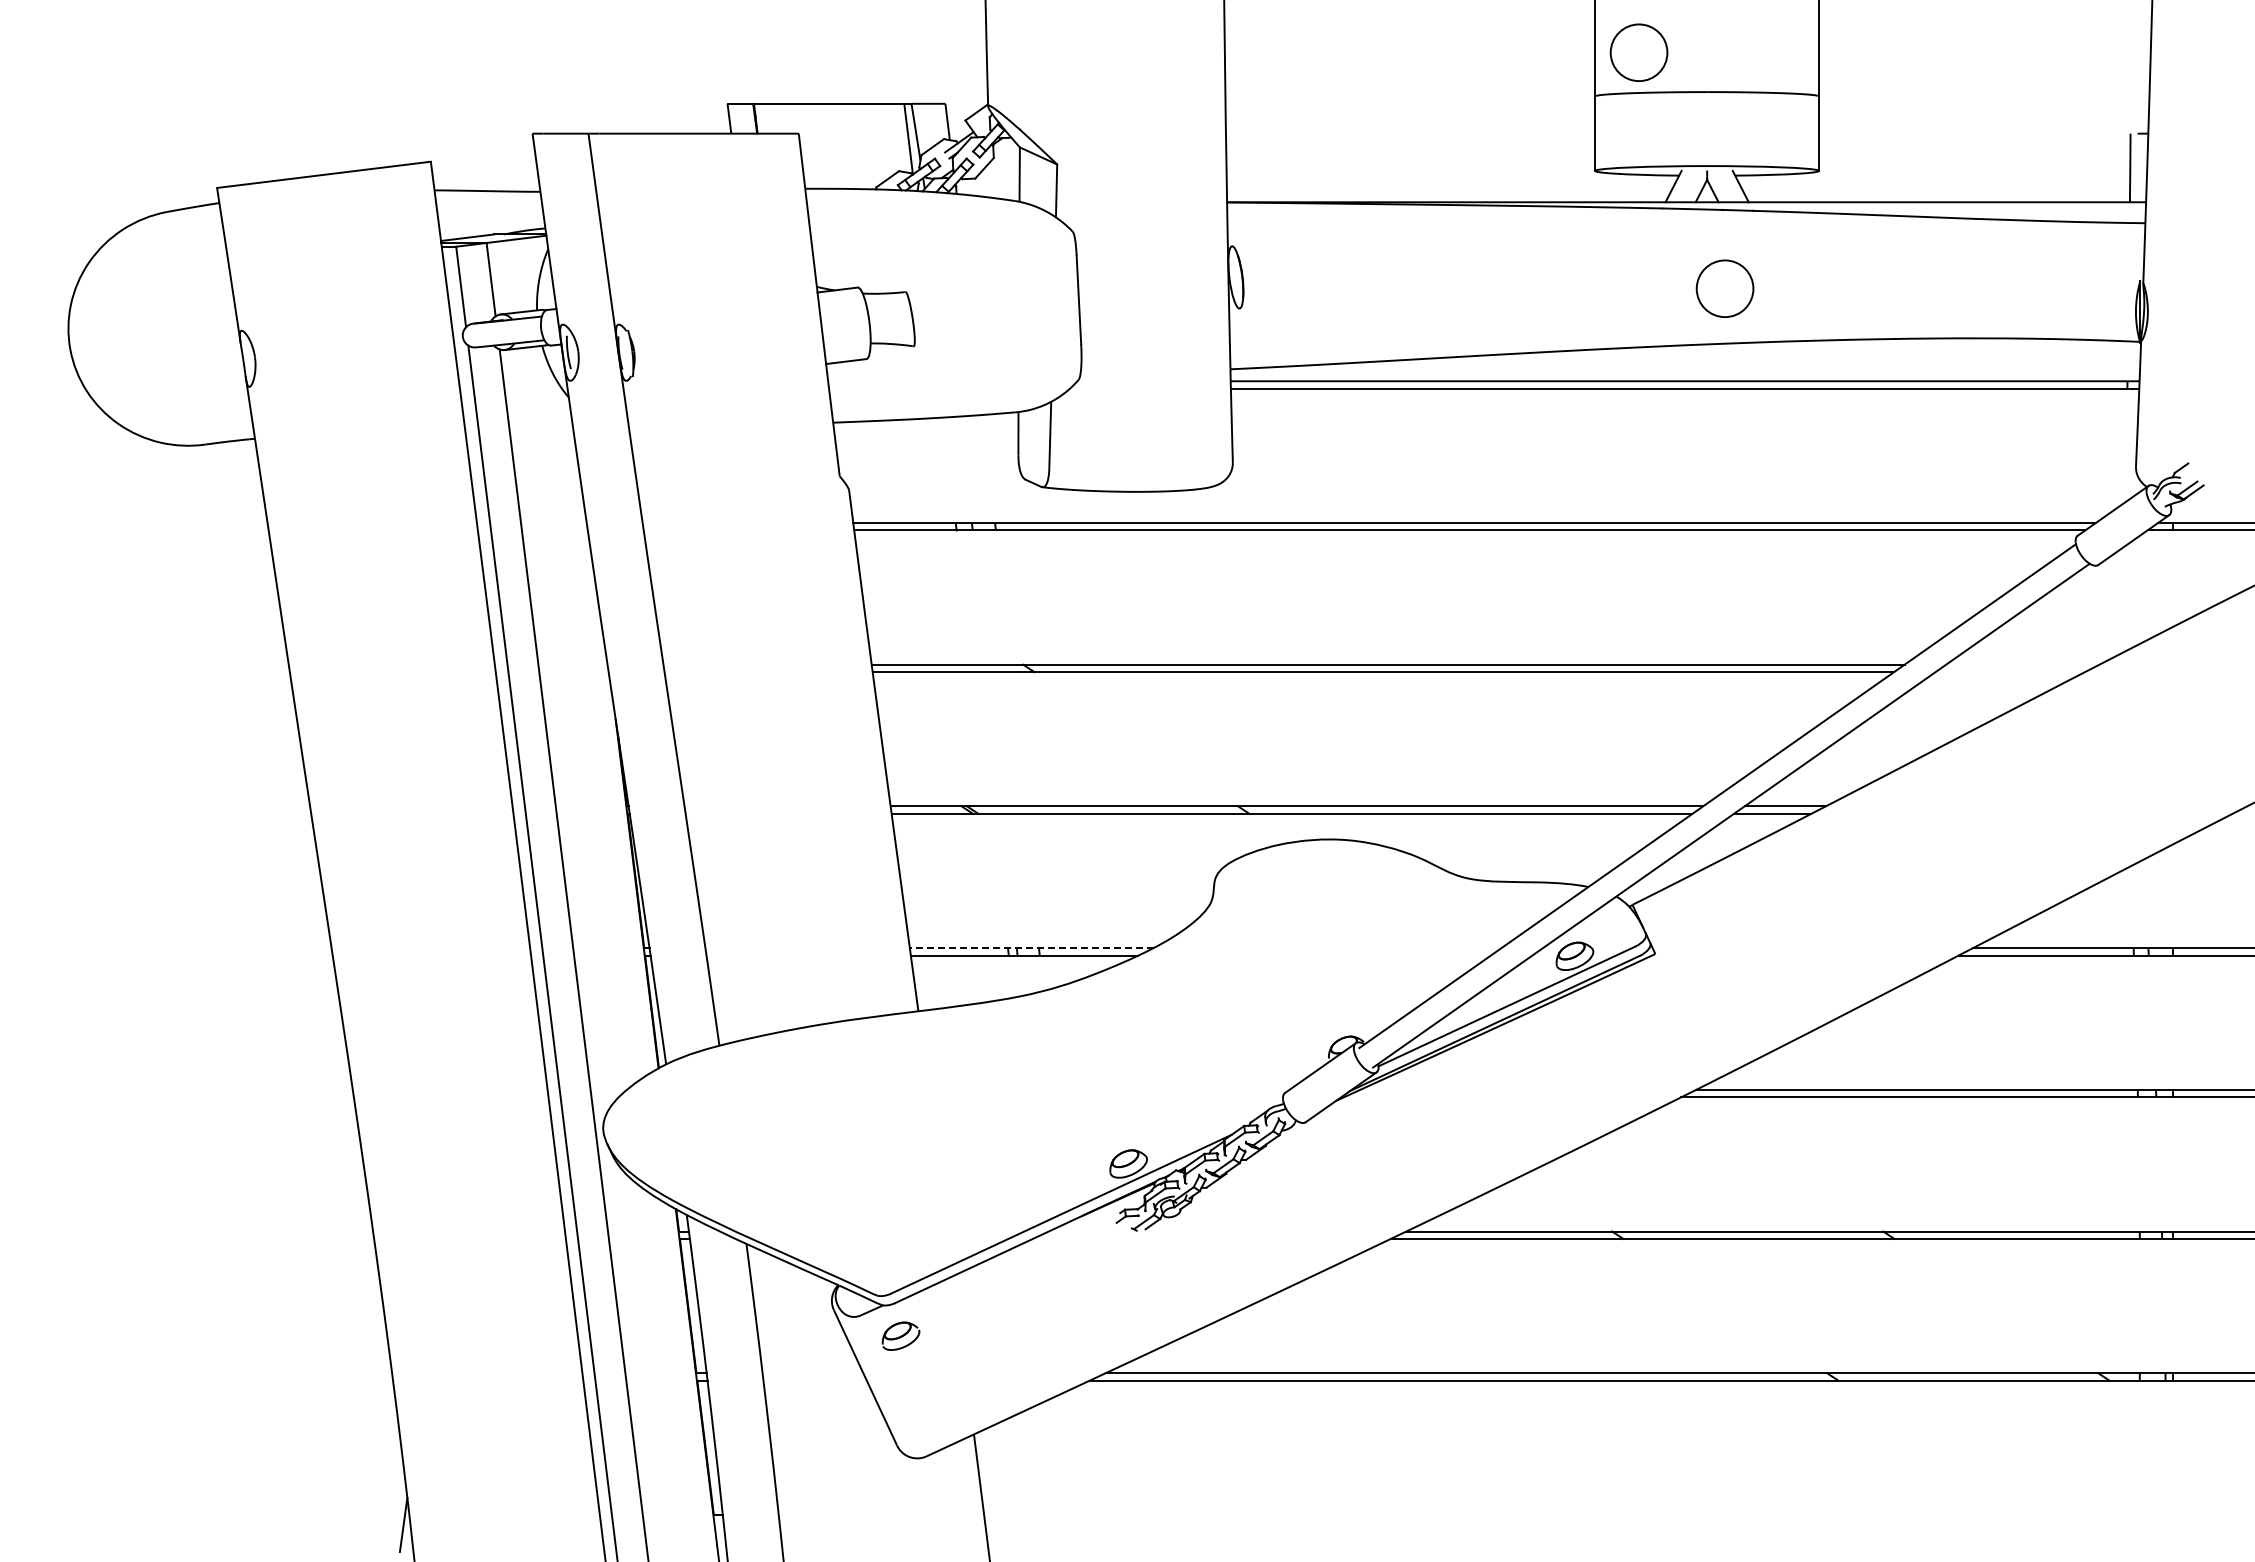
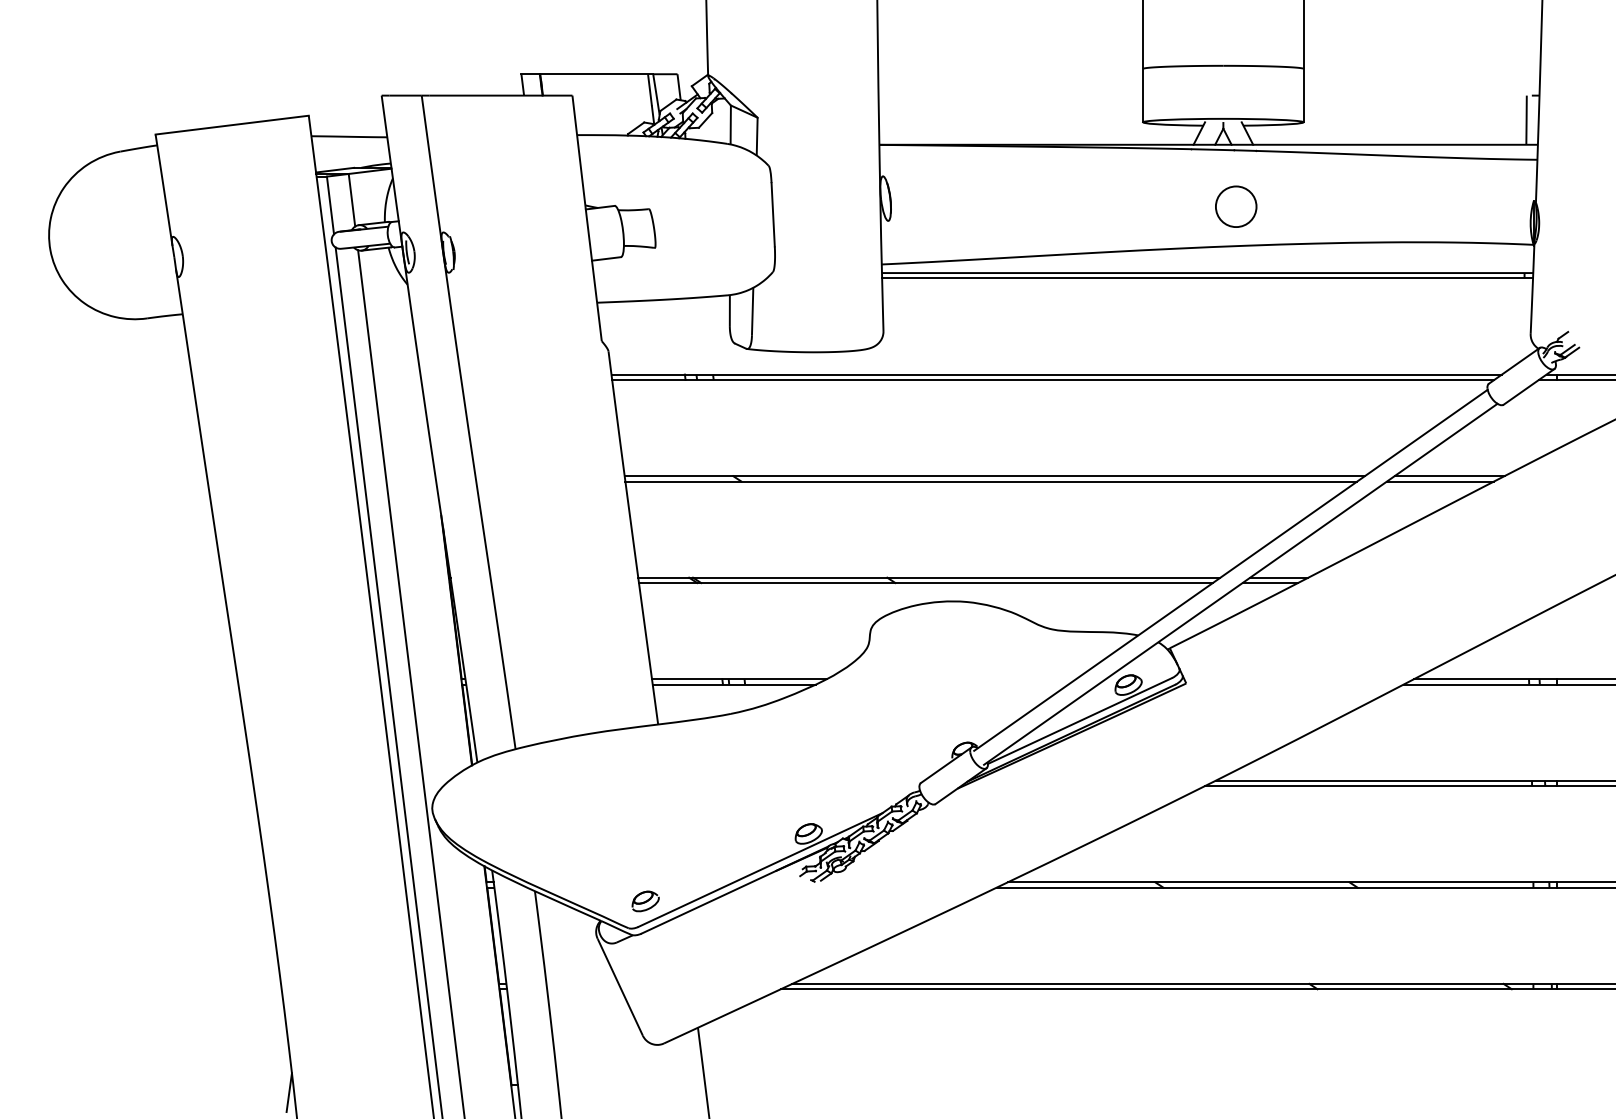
circle: (1638, 52) -> (1174, 37), removed
line: (2022, 664) -> (1449, 476), added
line: (2009, 672) -> (1440, 481), added
line: (1031, 948) -> (739, 679), dashed -> solid
part: (900, 1335) -> (645, 900), moved

